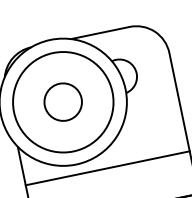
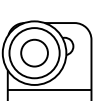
circle: (62, 100) -> (34, 52), size x1.43

